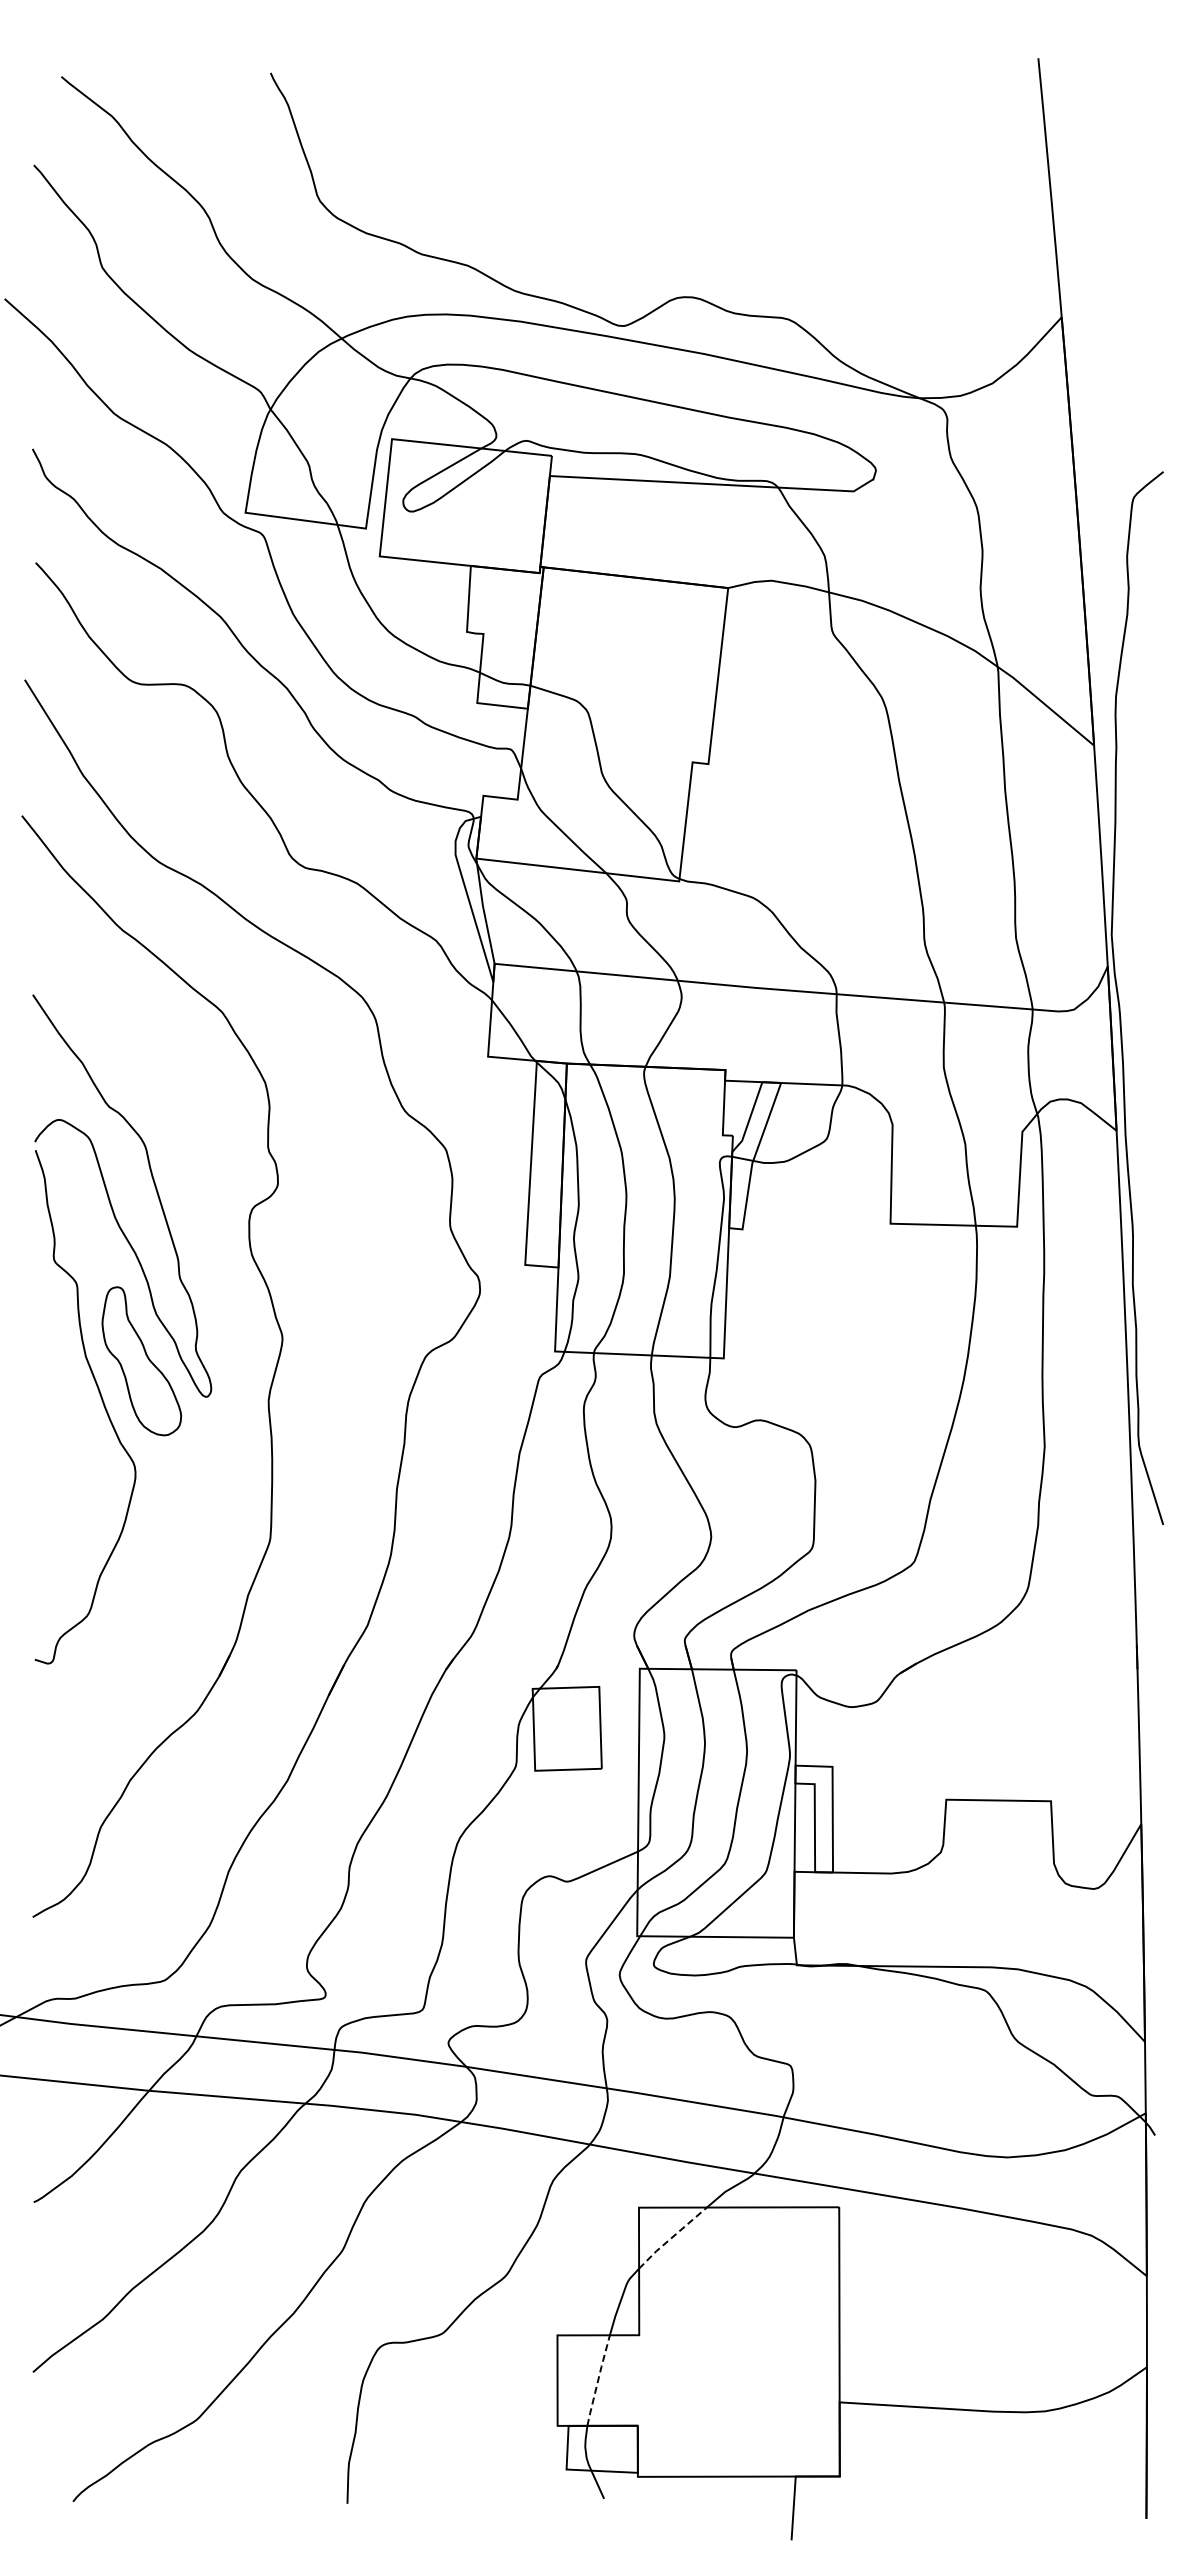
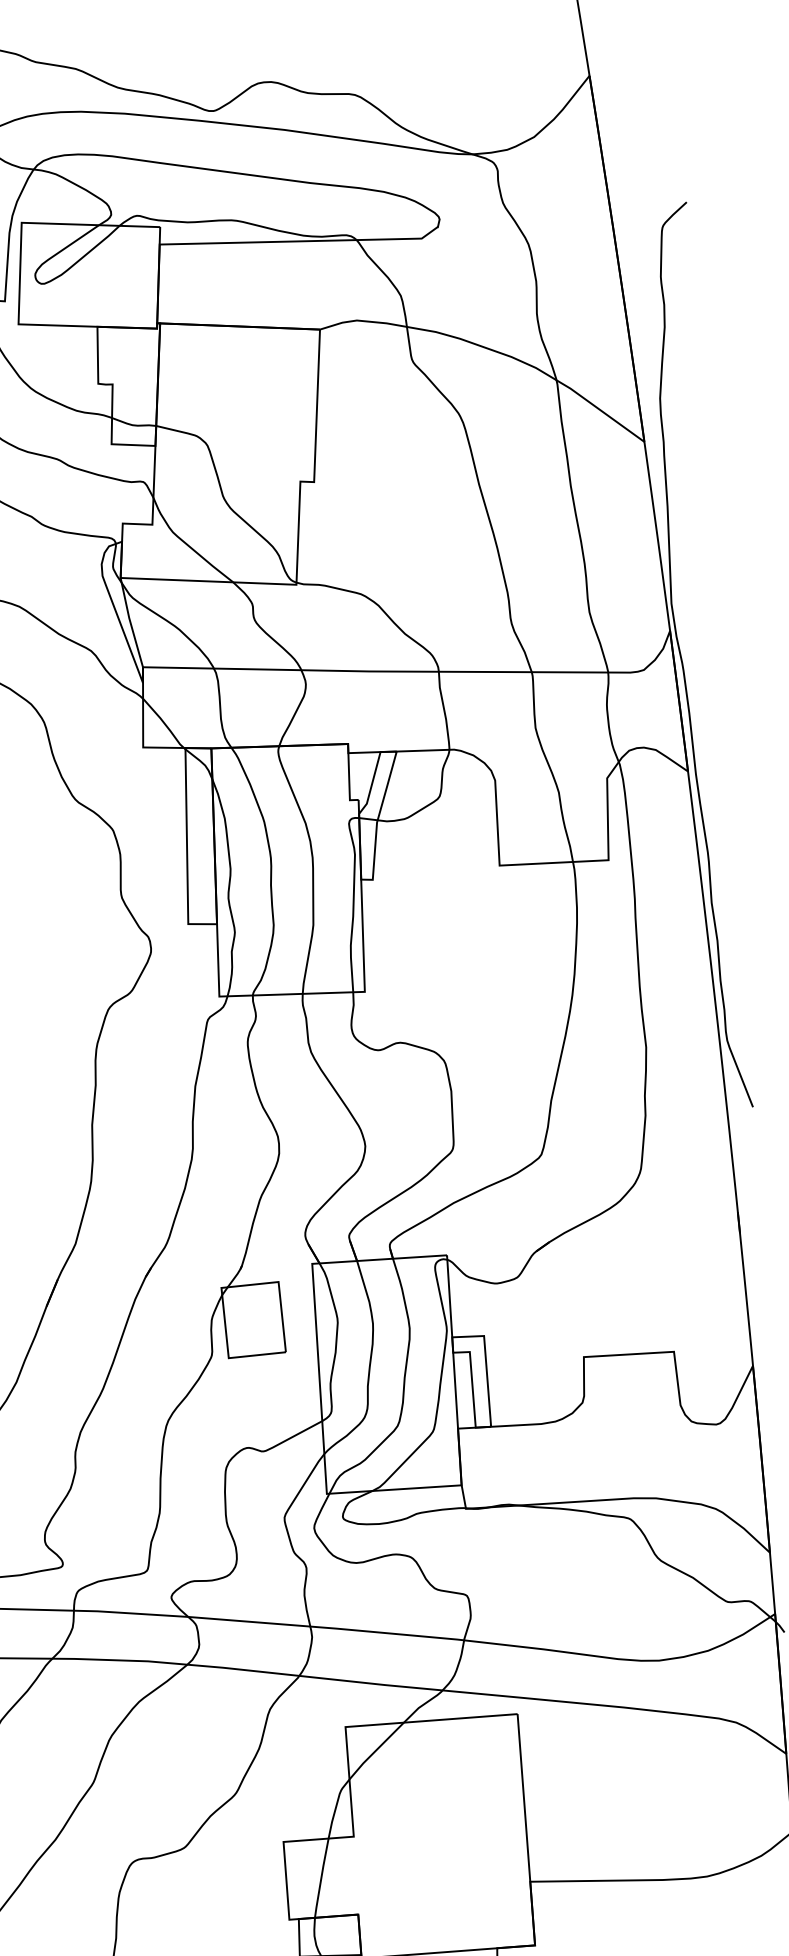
line: (672, 2237) -> (376, 1750), dashed -> solid
line: (598, 2379) -> (321, 1877), dashed -> solid

